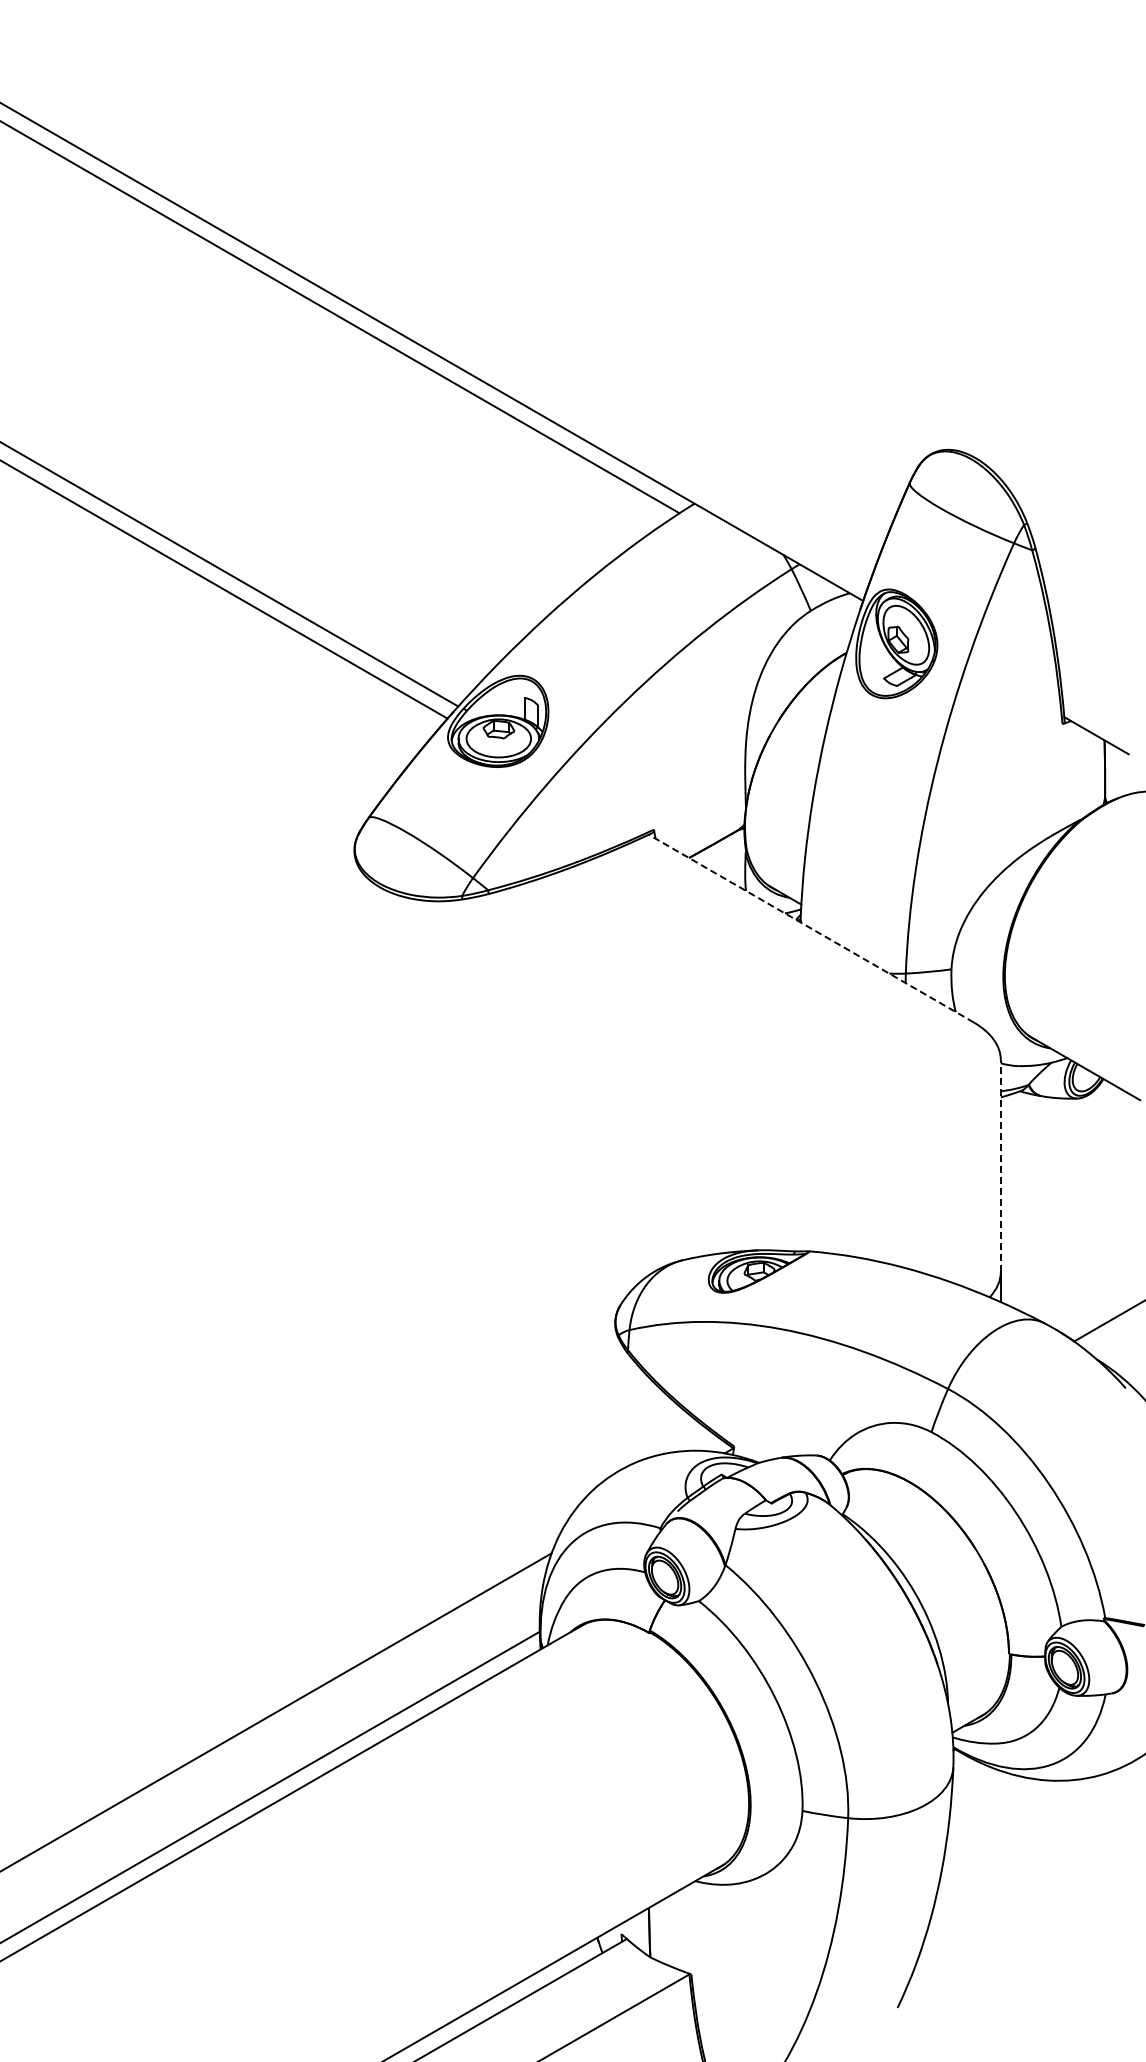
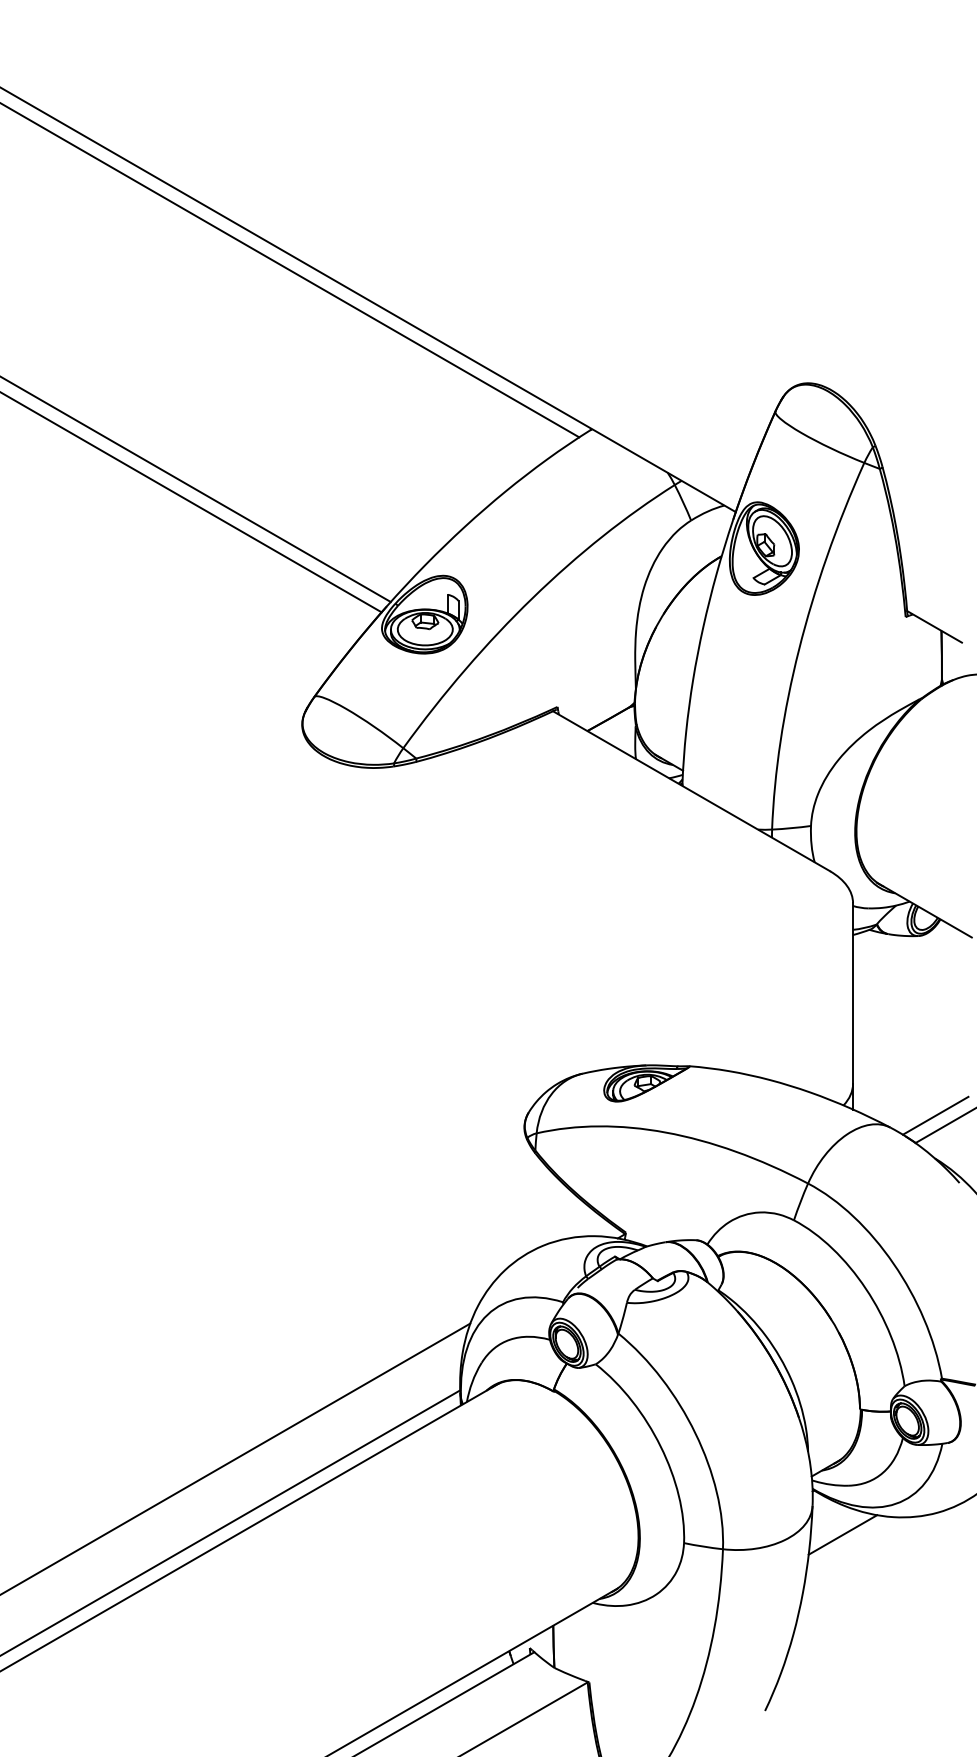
line: (811, 928) -> (691, 791), dashed -> solid
line: (1000, 1166) -> (852, 993), dashed -> solid
line: (1097, 1309) -> (935, 1115), added
line: (988, 1801) -> (842, 1535), added

